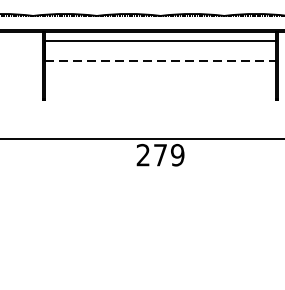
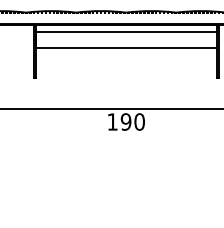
line: (160, 60) -> (126, 47), dashed -> solid
text: (159, 154) -> (125, 121), 279 -> 190

